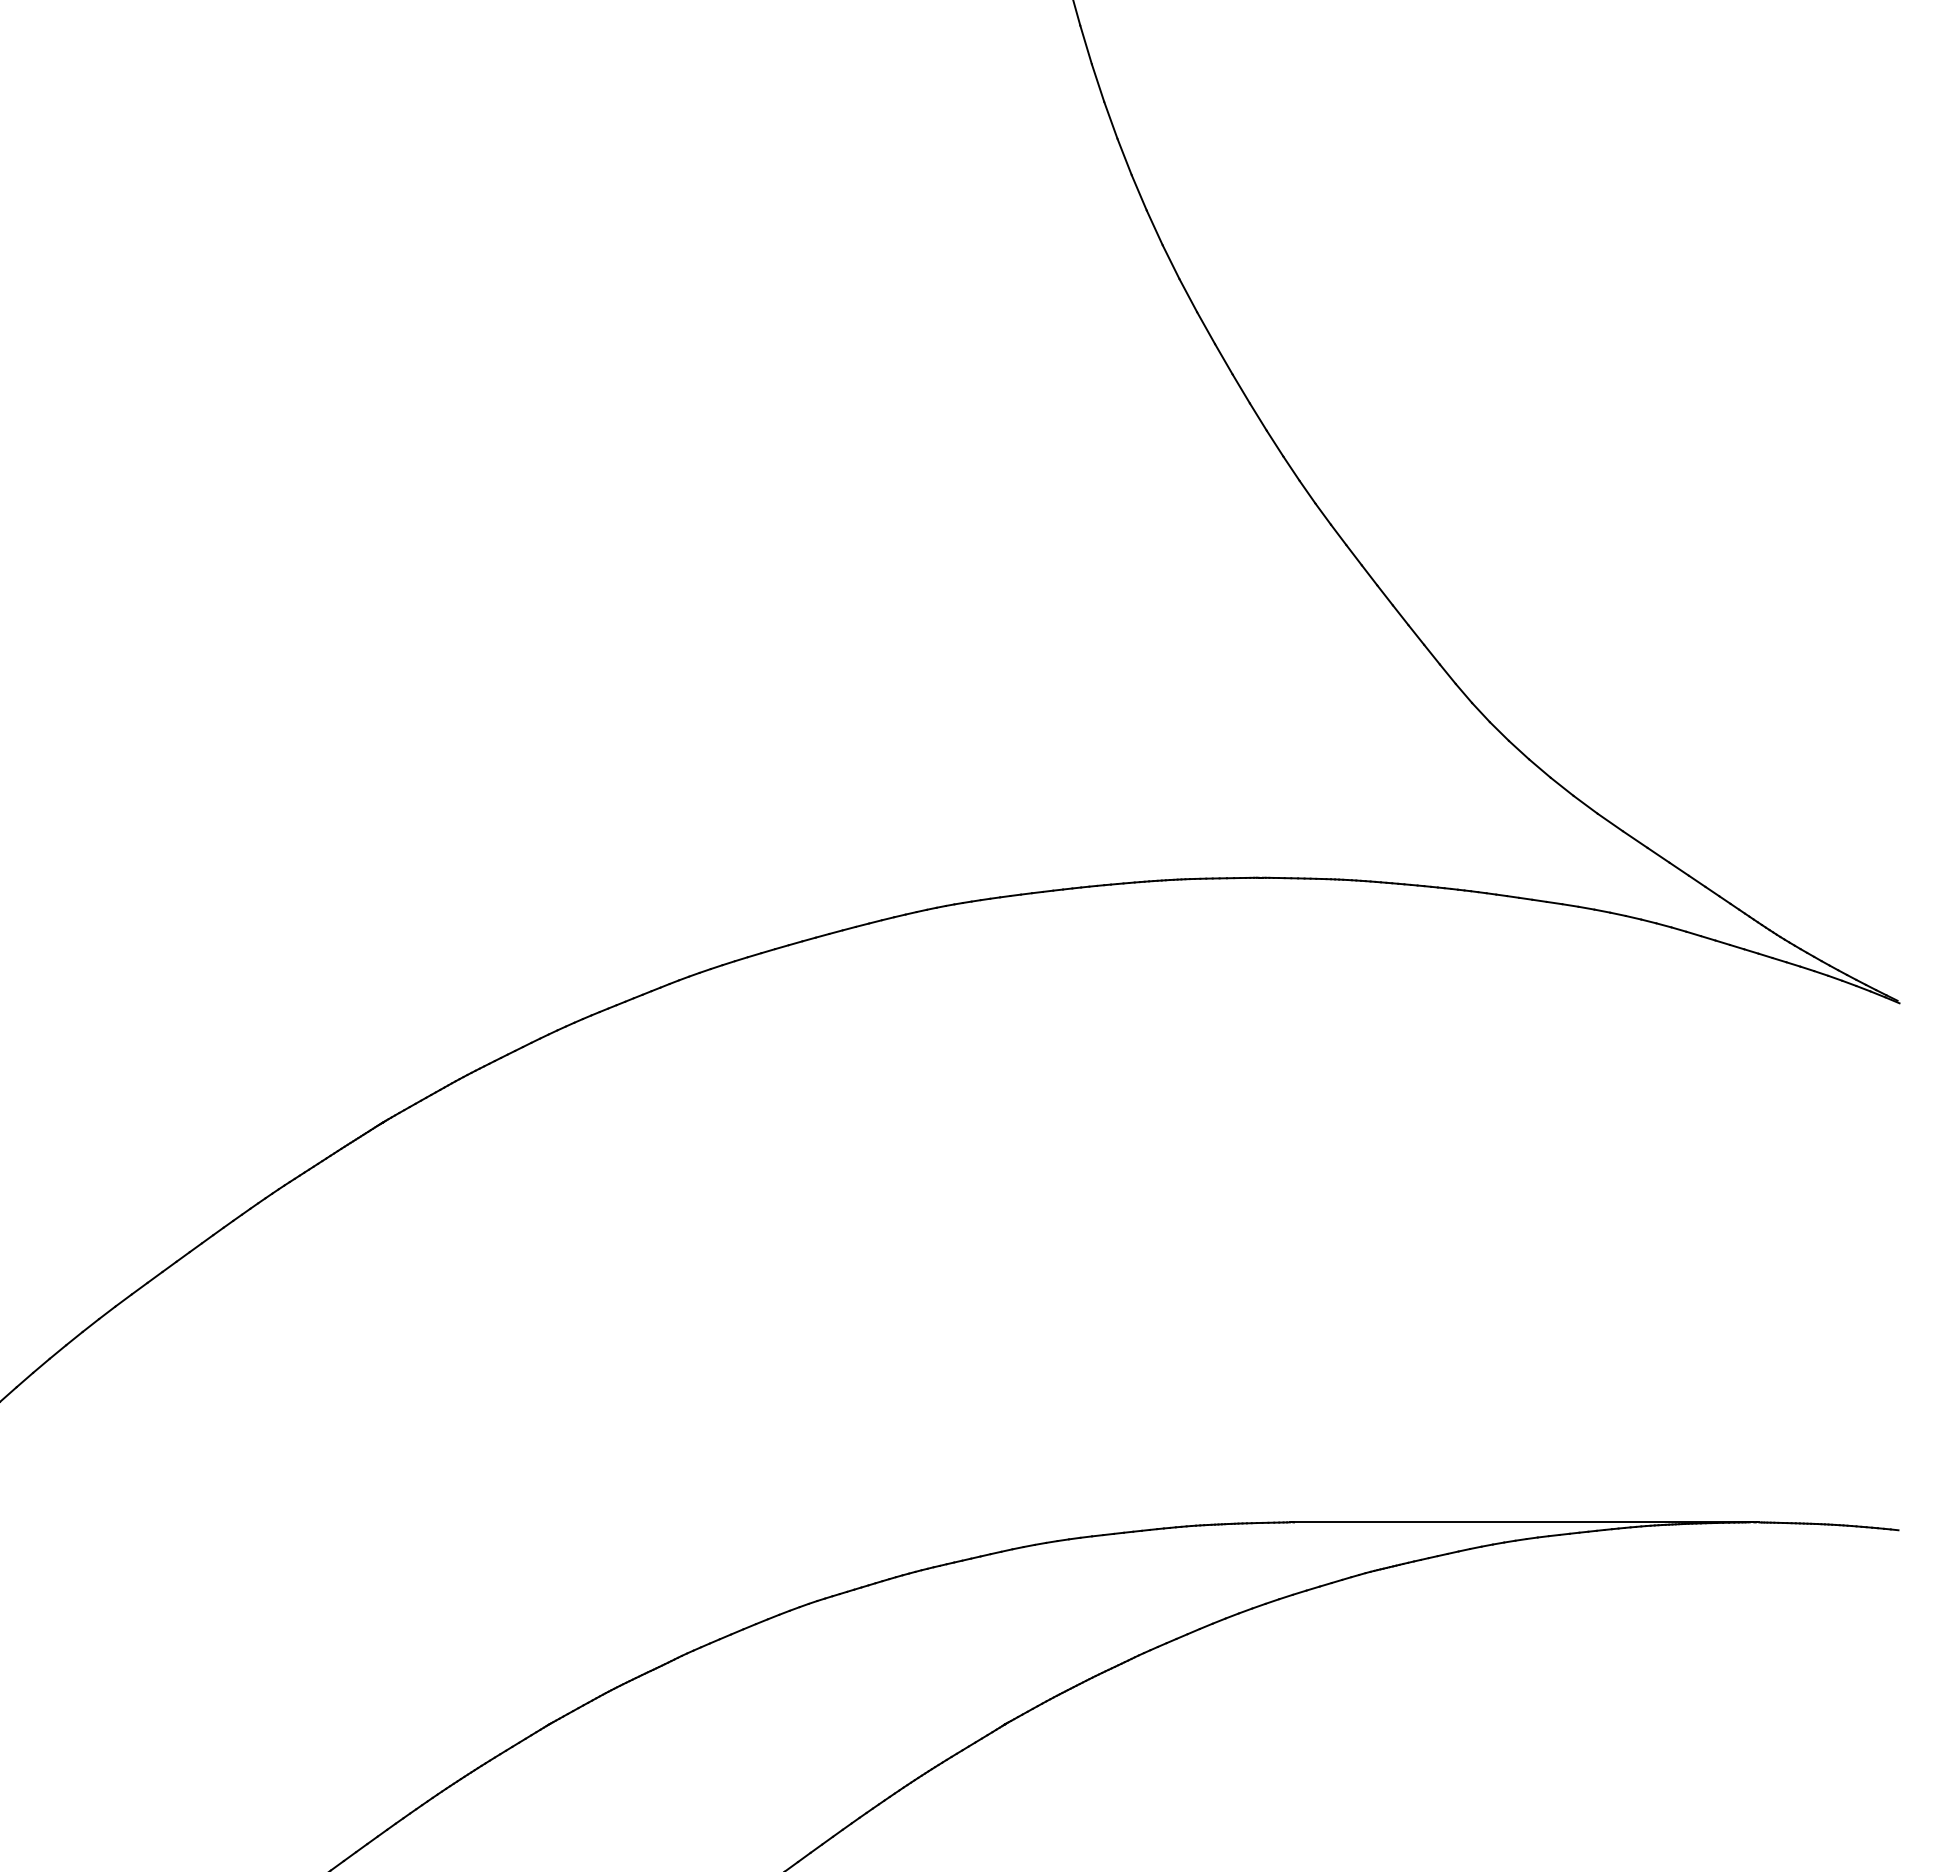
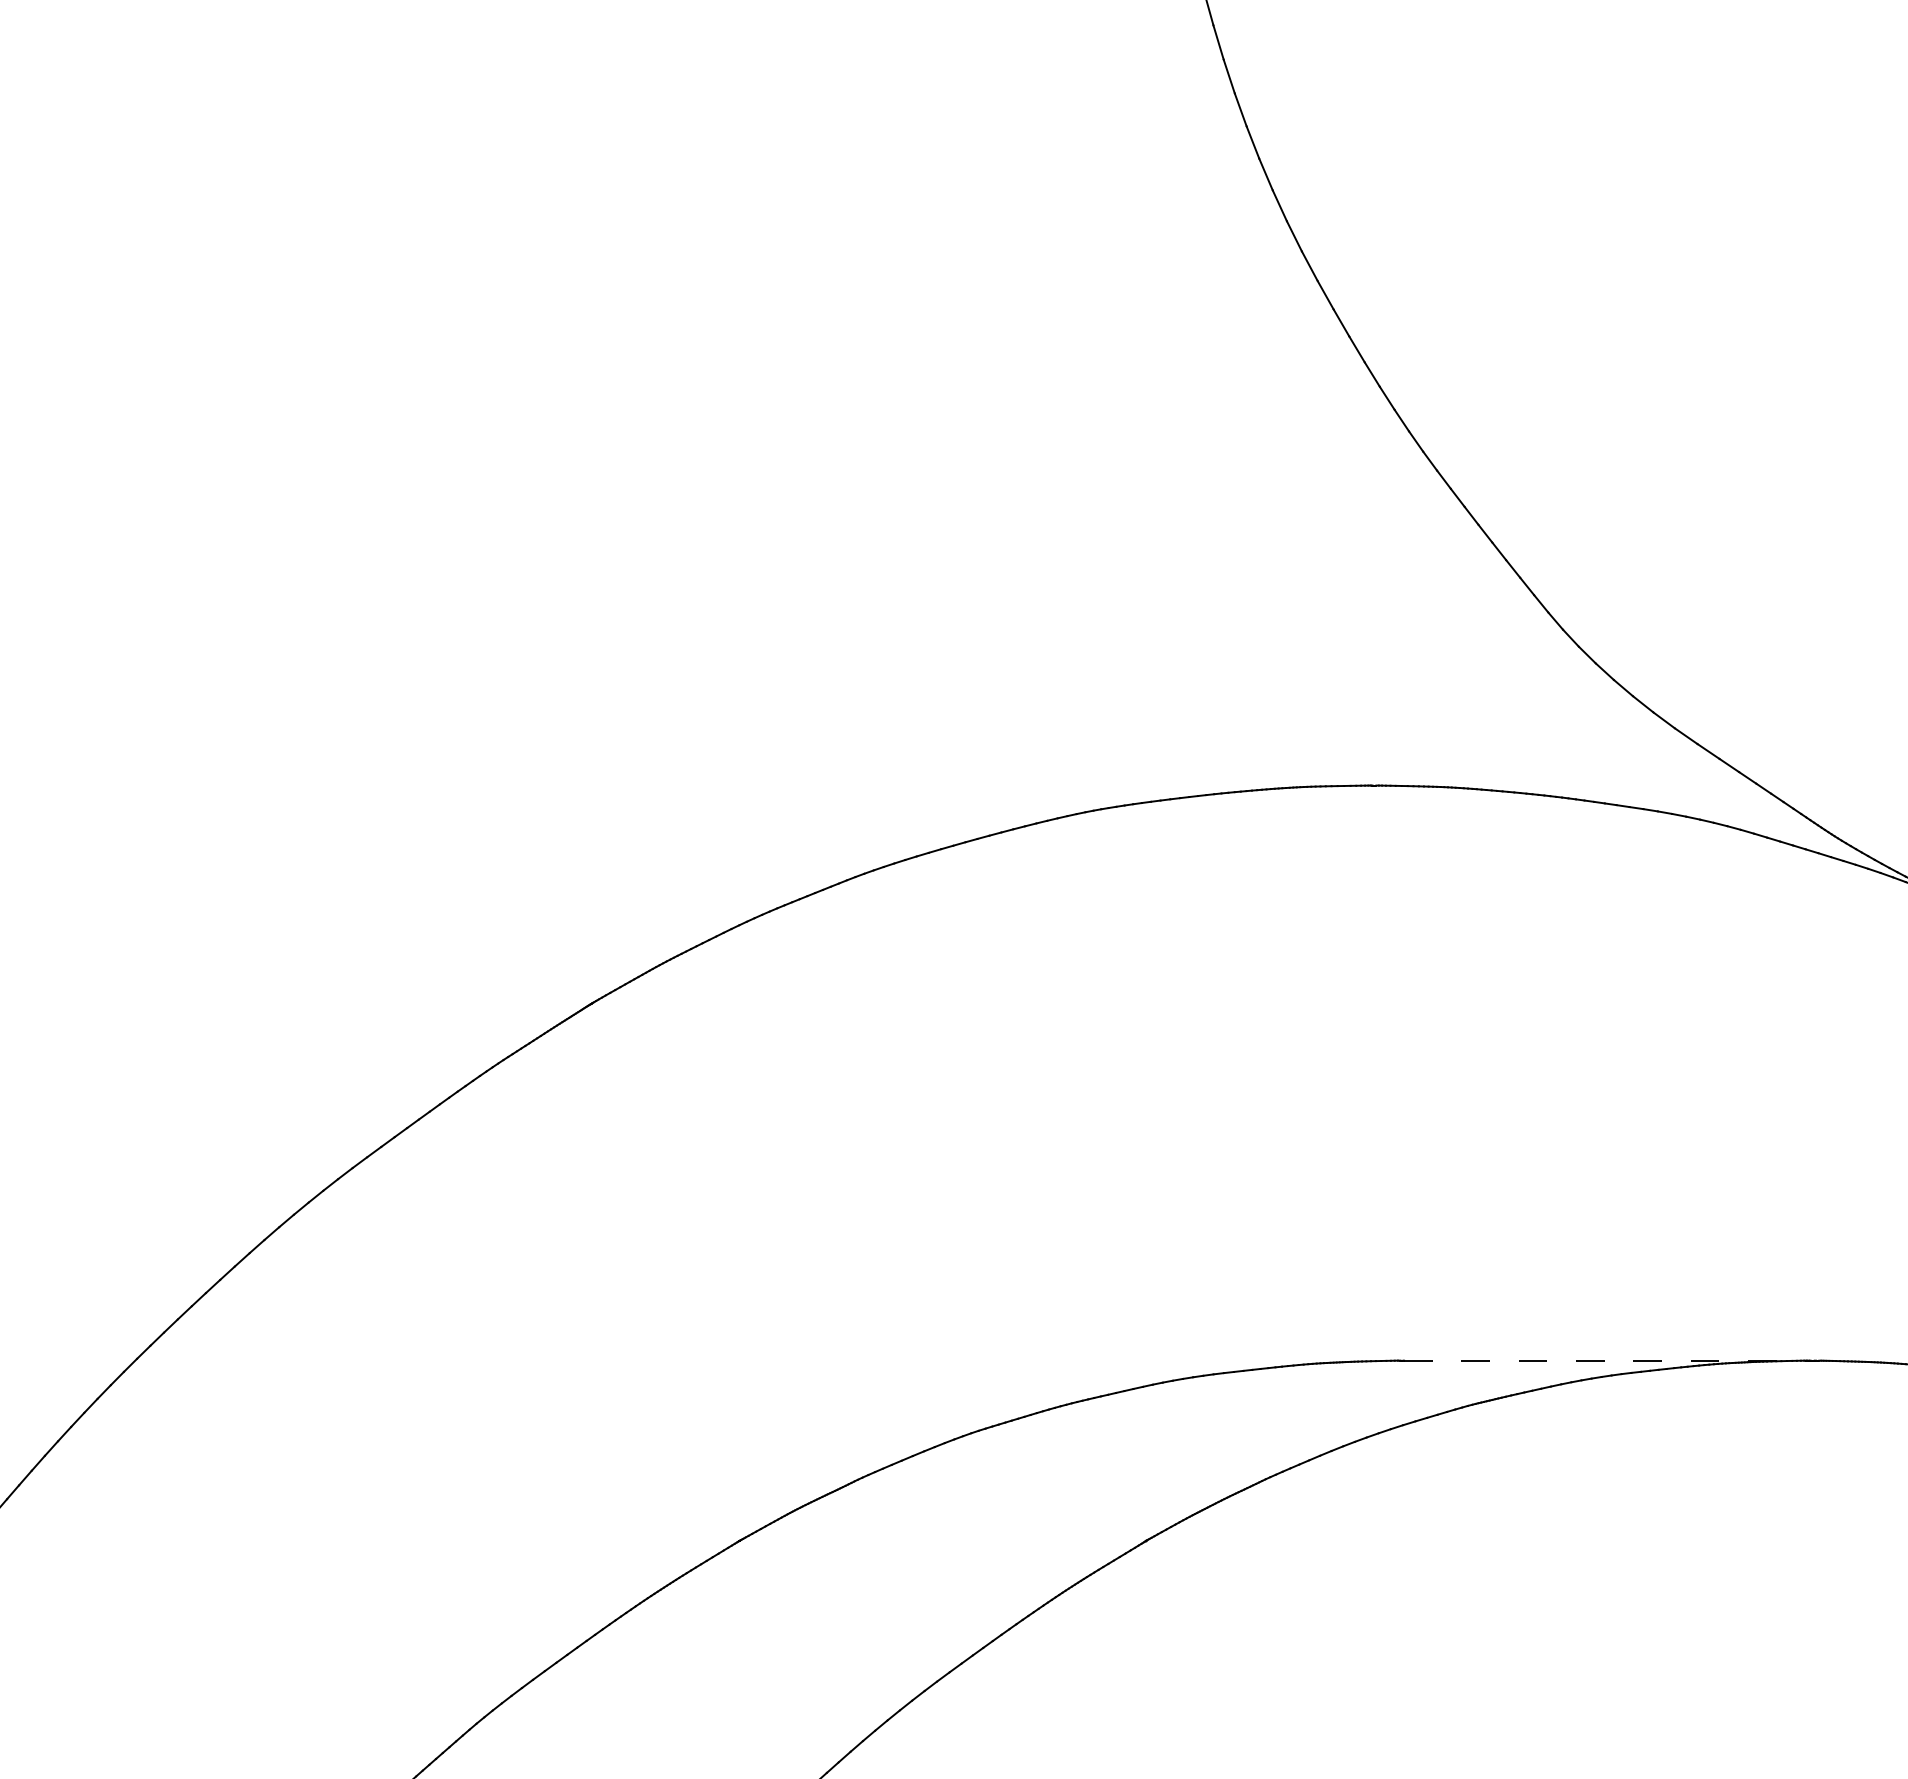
line: (1522, 1522) -> (1607, 1360), solid -> dashed

